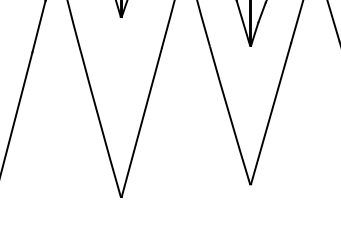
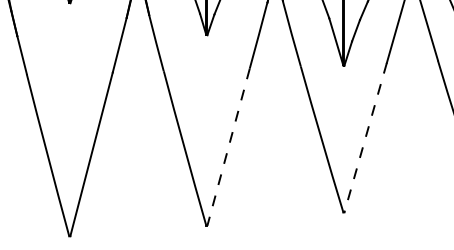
line: (270, 113) -> (365, 137), solid -> dashed
line: (141, 122) -> (228, 147), solid -> dashed

